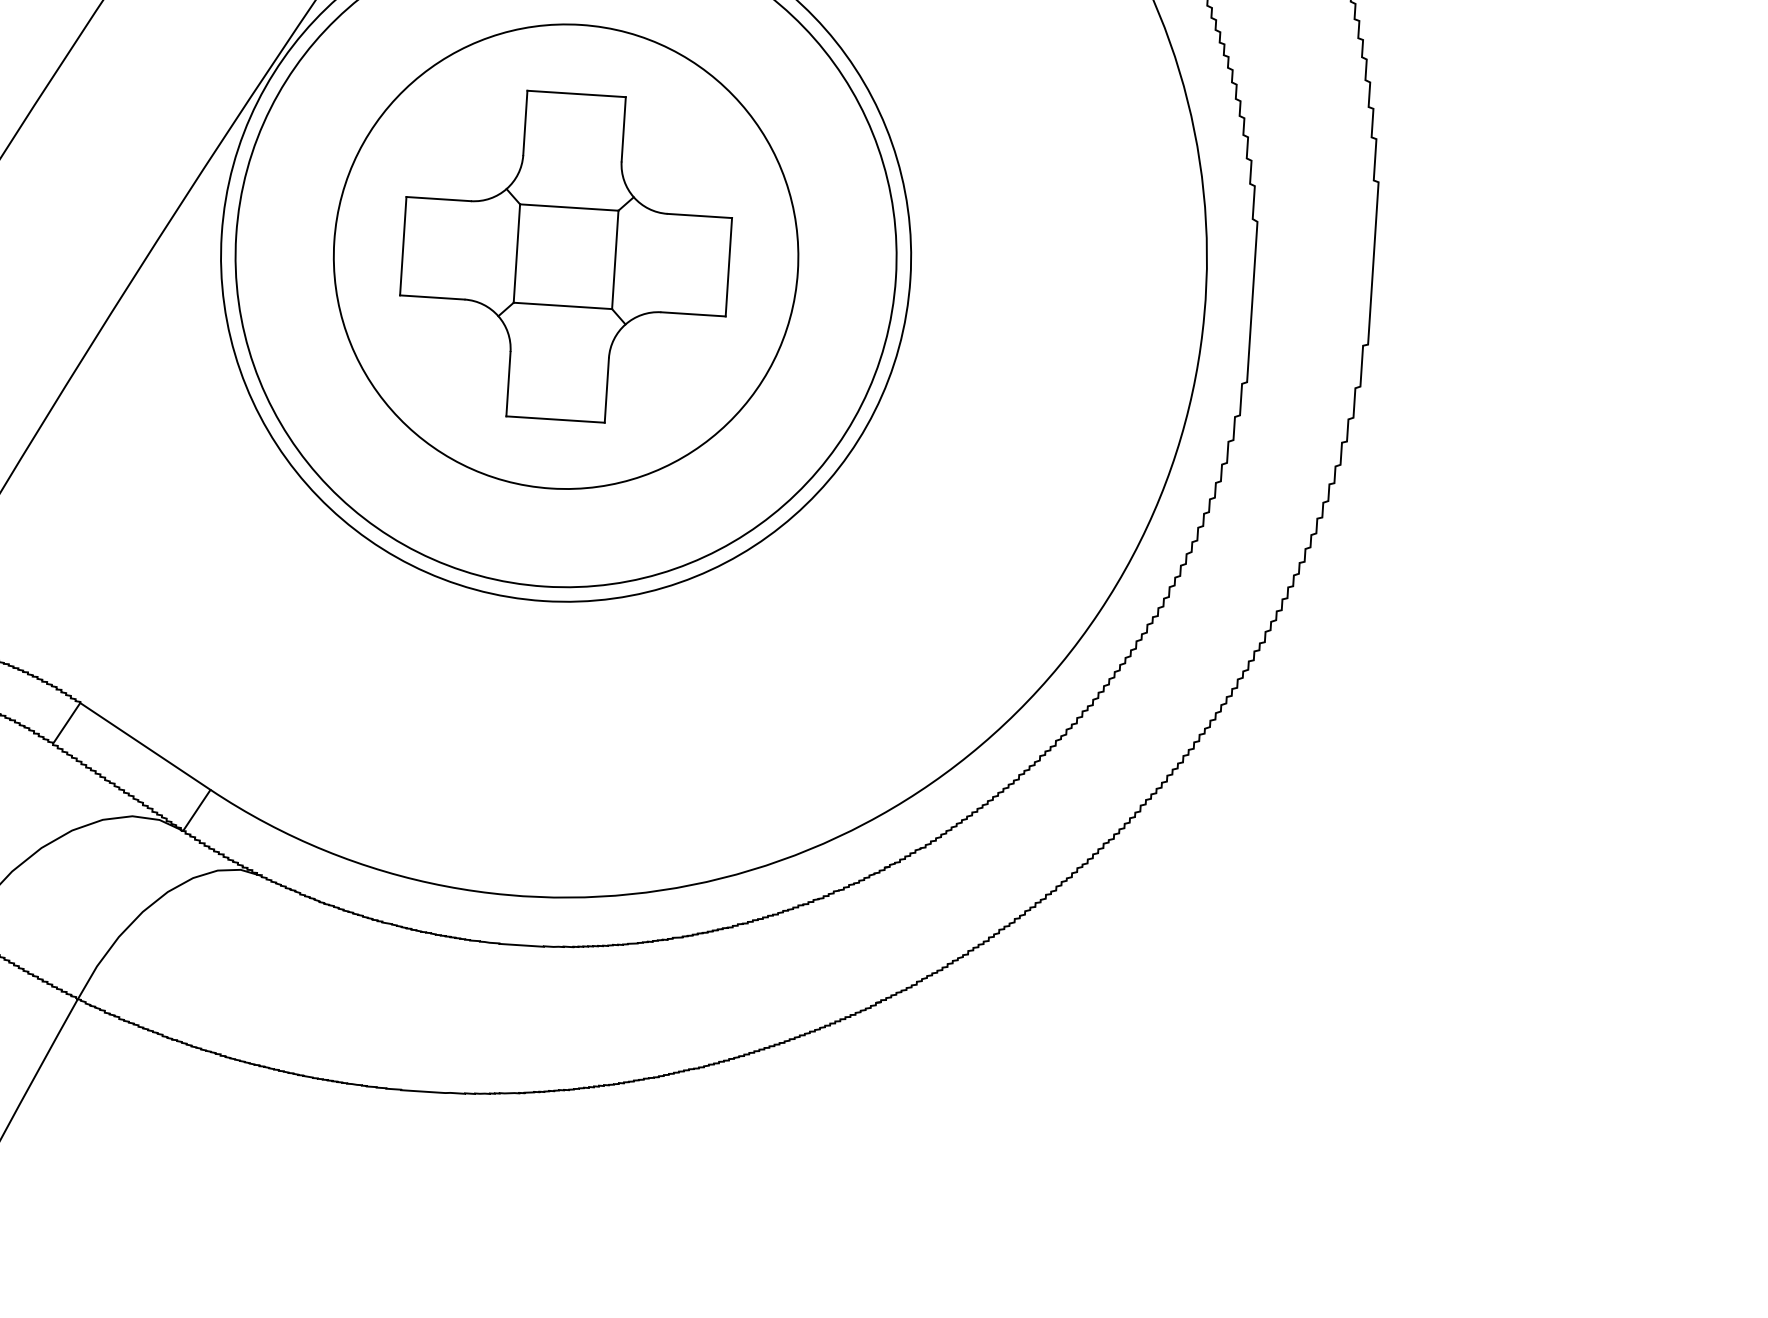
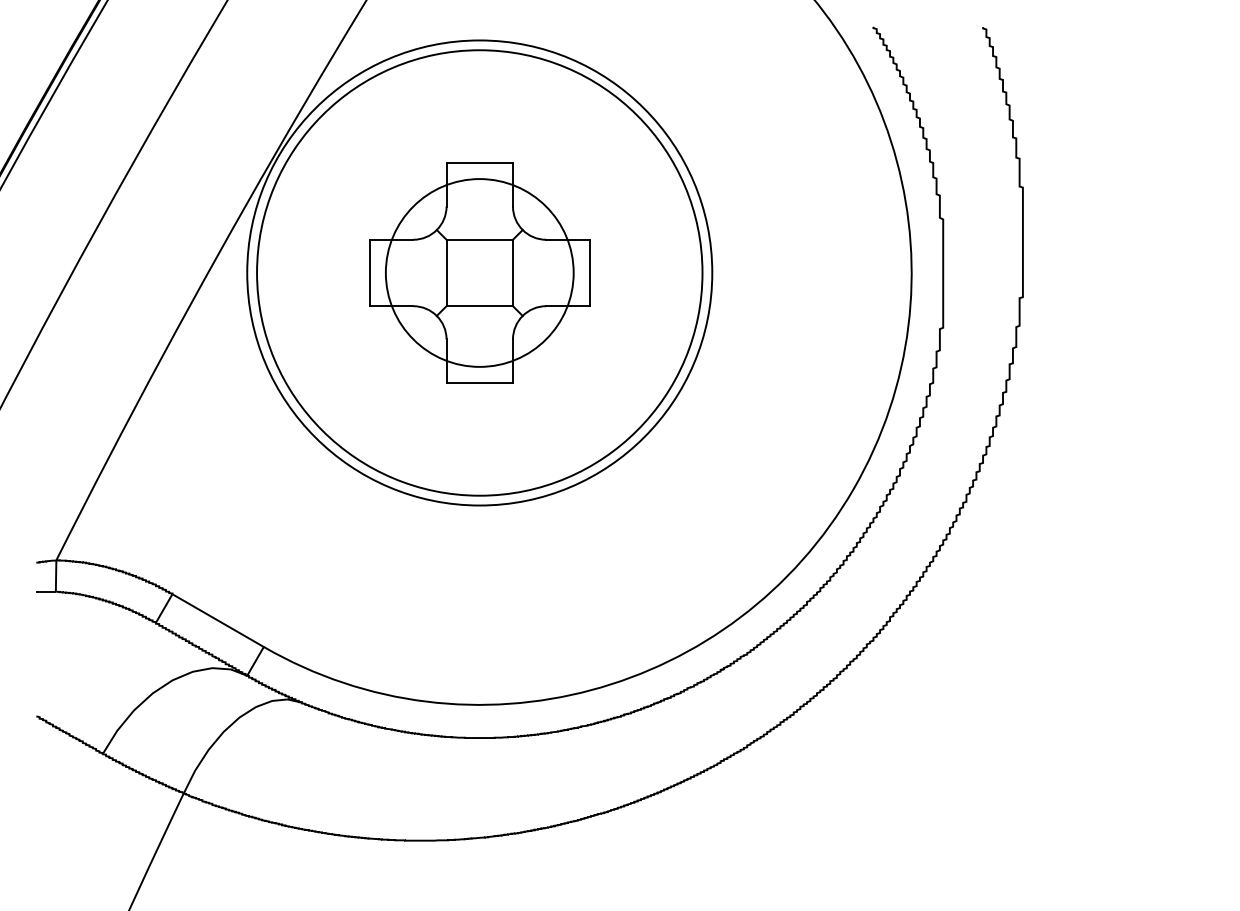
circle: (565, 255) -> (479, 272), size x0.6

